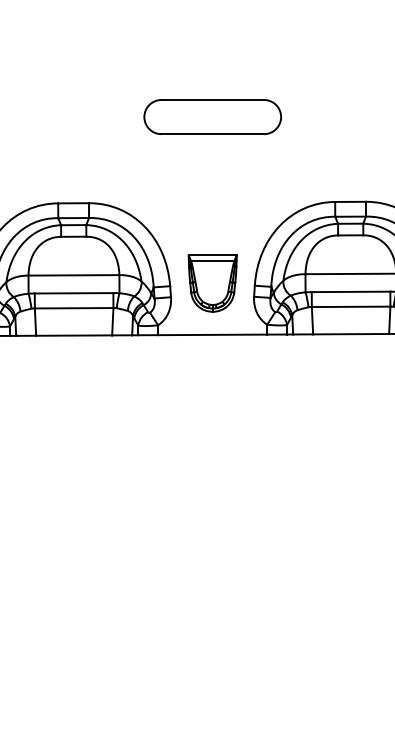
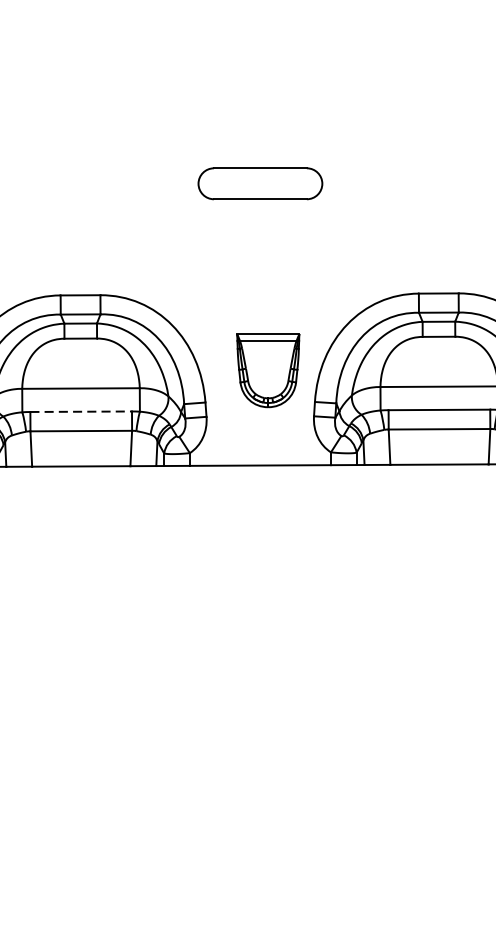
part: (212, 116) -> (260, 183), size x0.7
part: (212, 283) -> (267, 370), moved
line: (74, 293) -> (81, 412), solid -> dashed

